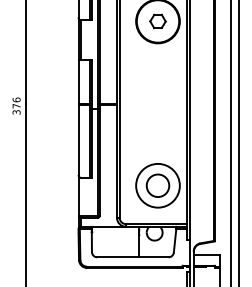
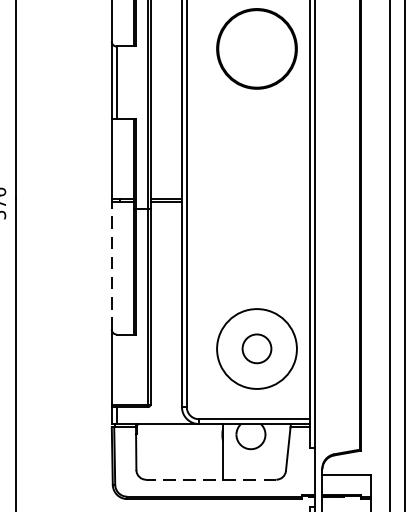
part: (157, 21) -> (256, 48), removed
line: (78, 140) -> (111, 266), solid -> dashed
circle: (157, 185) -> (256, 348), size x0.7
line: (132, 257) -> (210, 480), solid -> dashed

